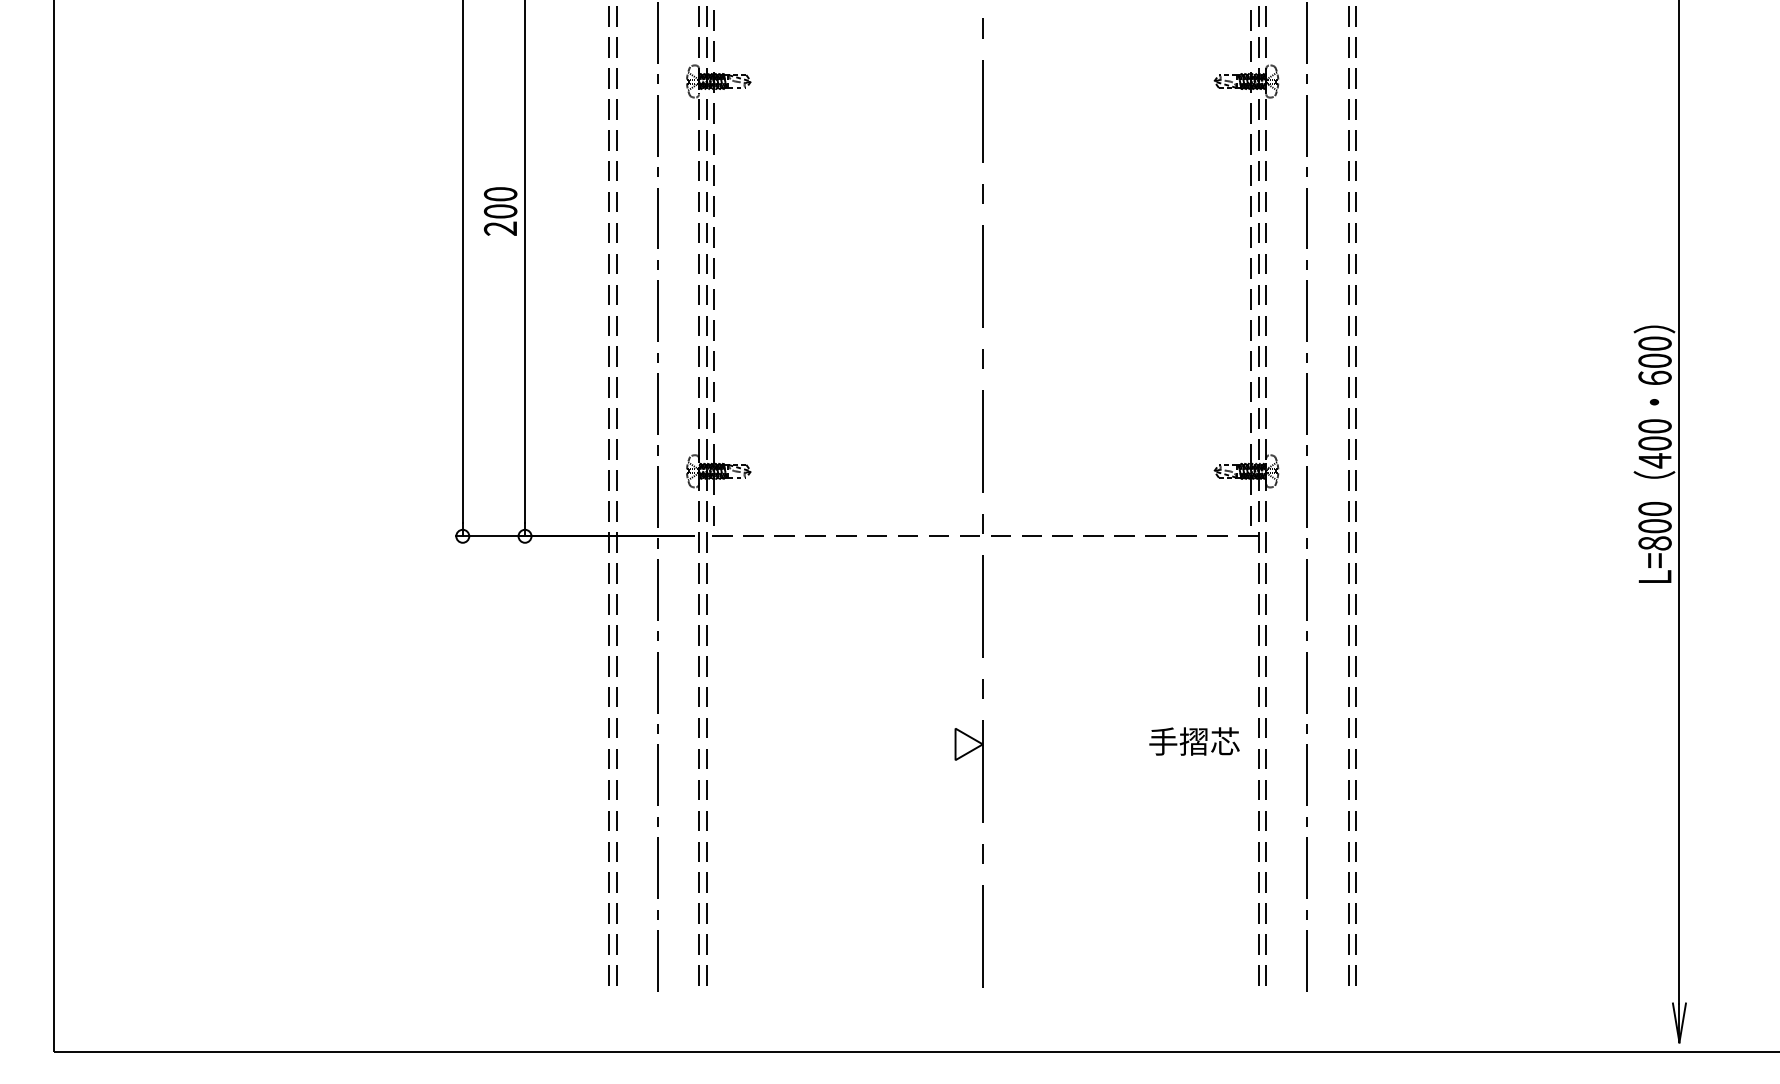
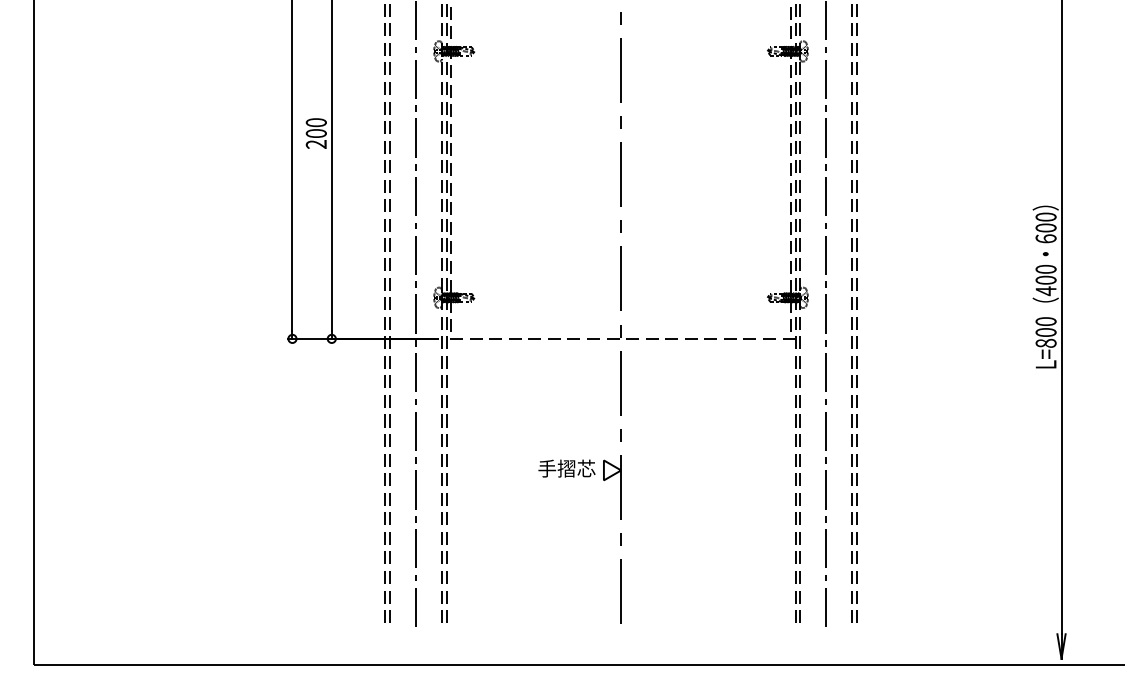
text: (1193, 741) -> (566, 468), moved

